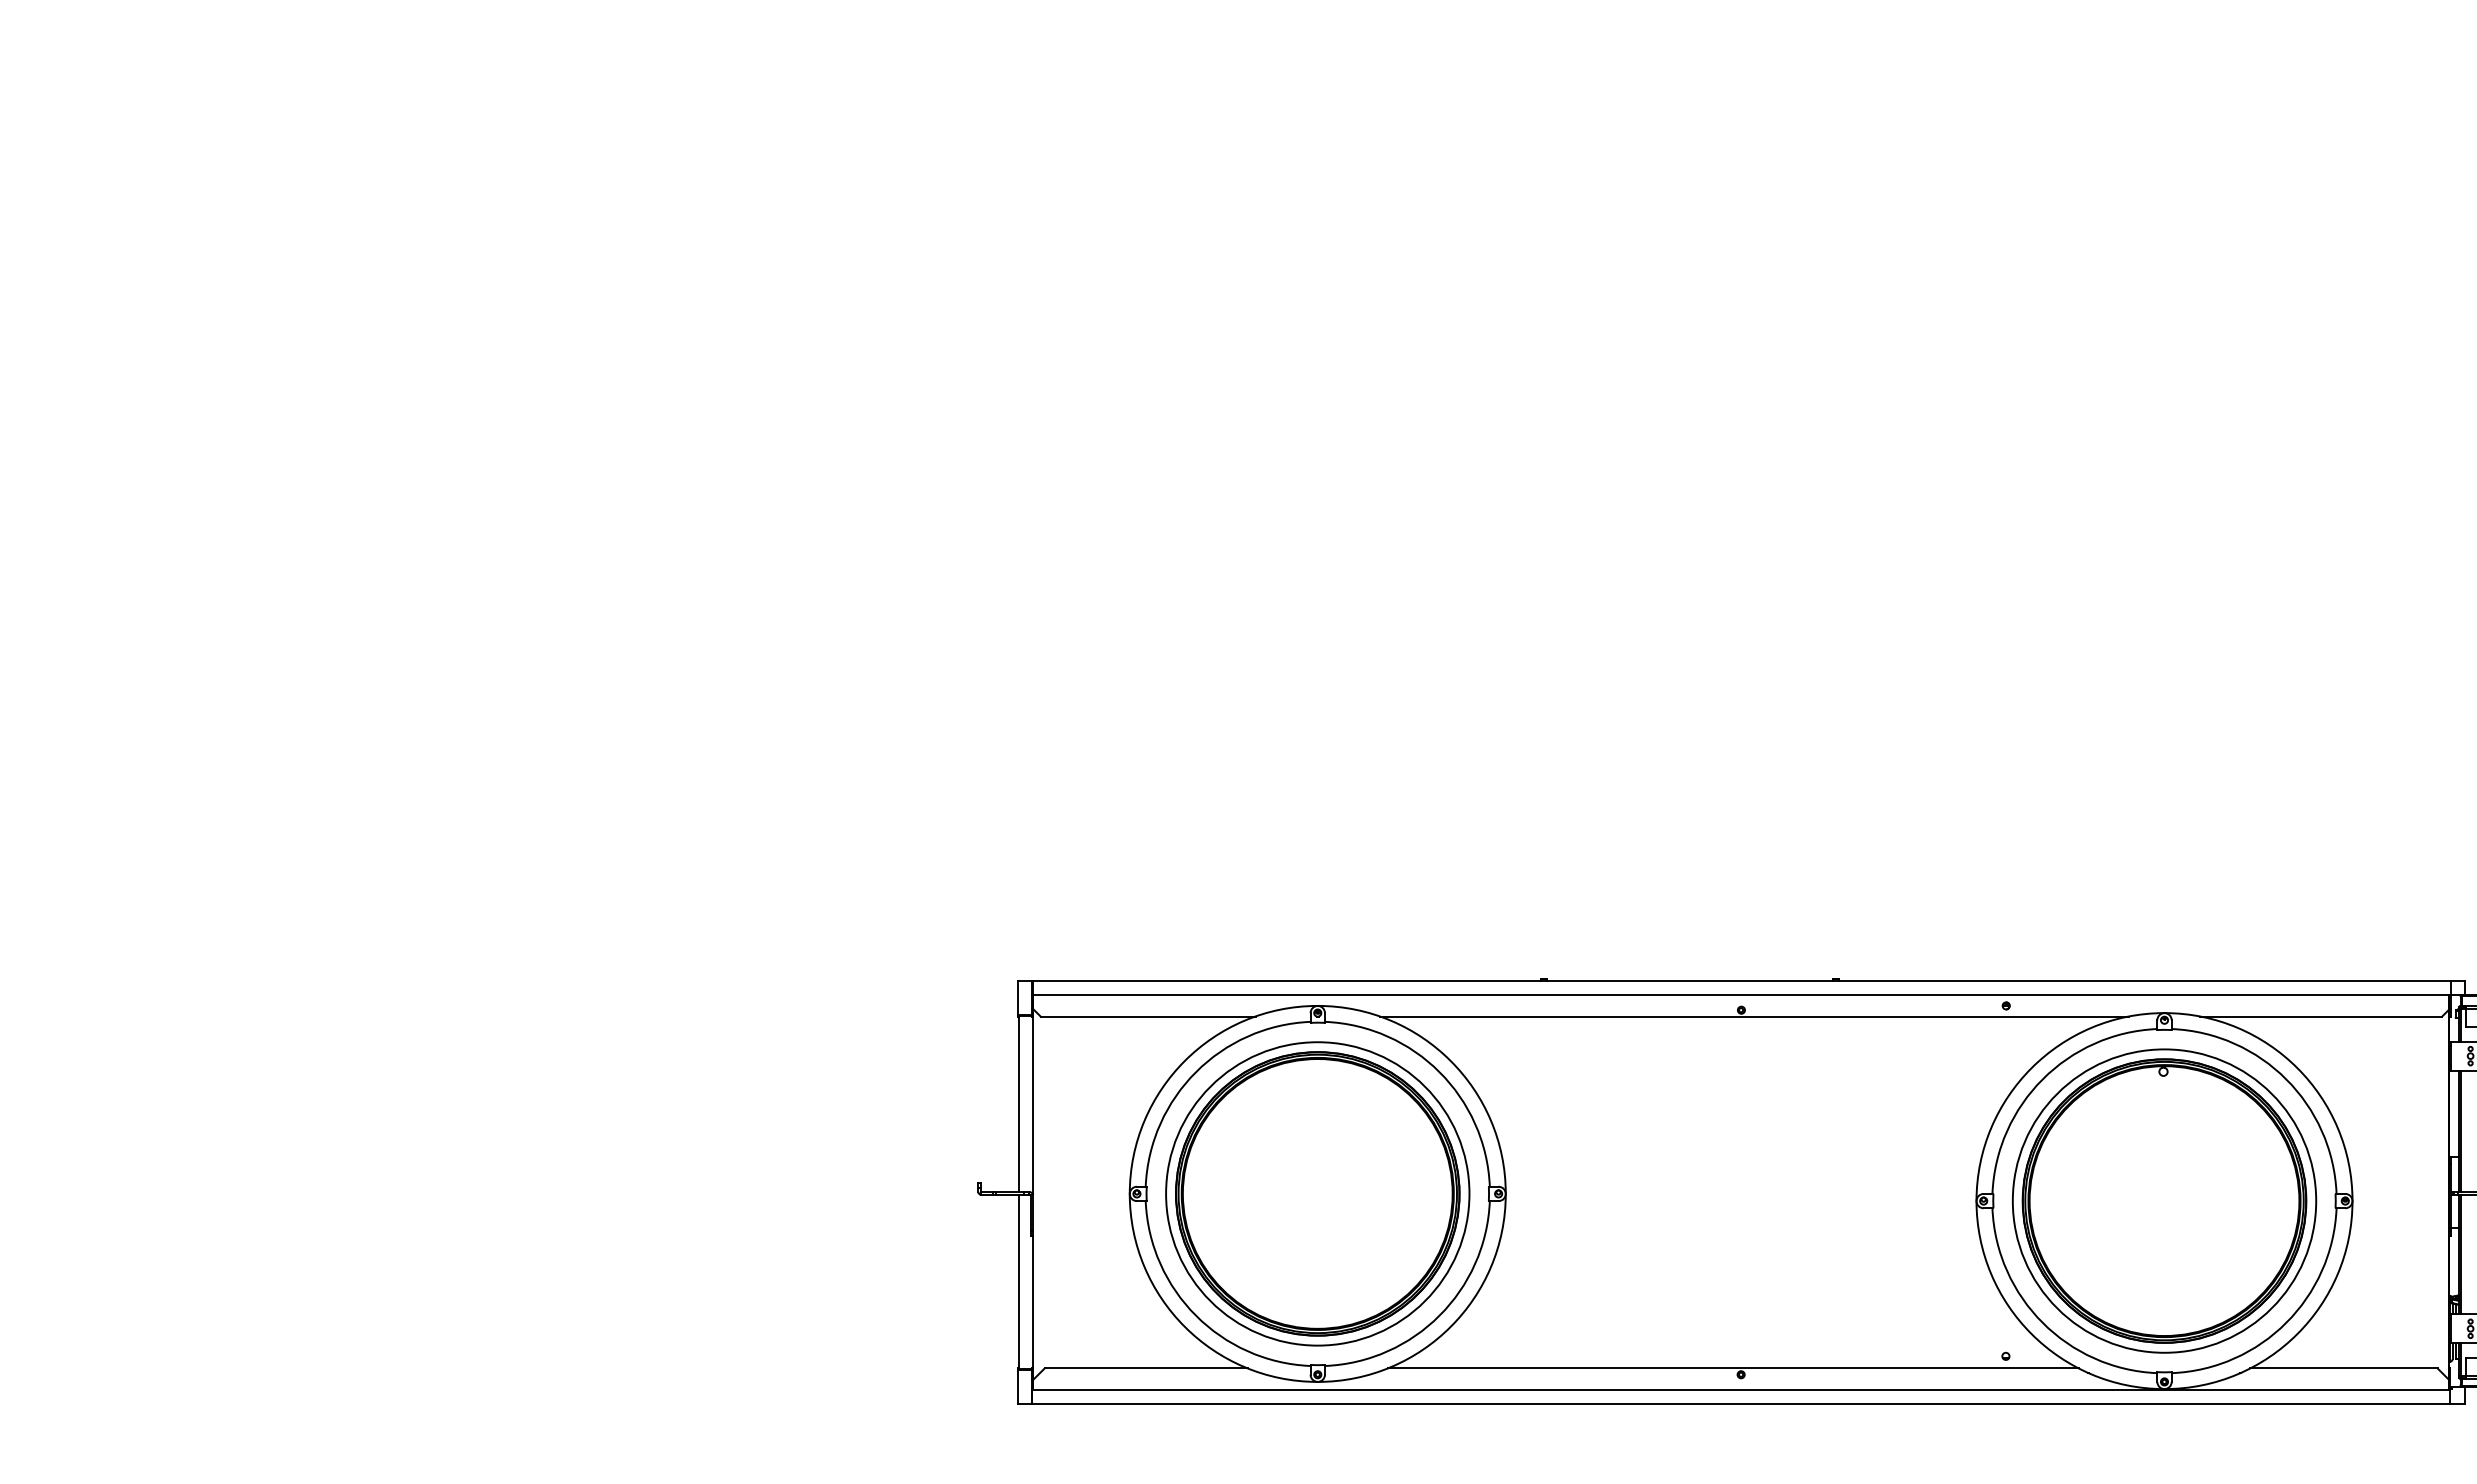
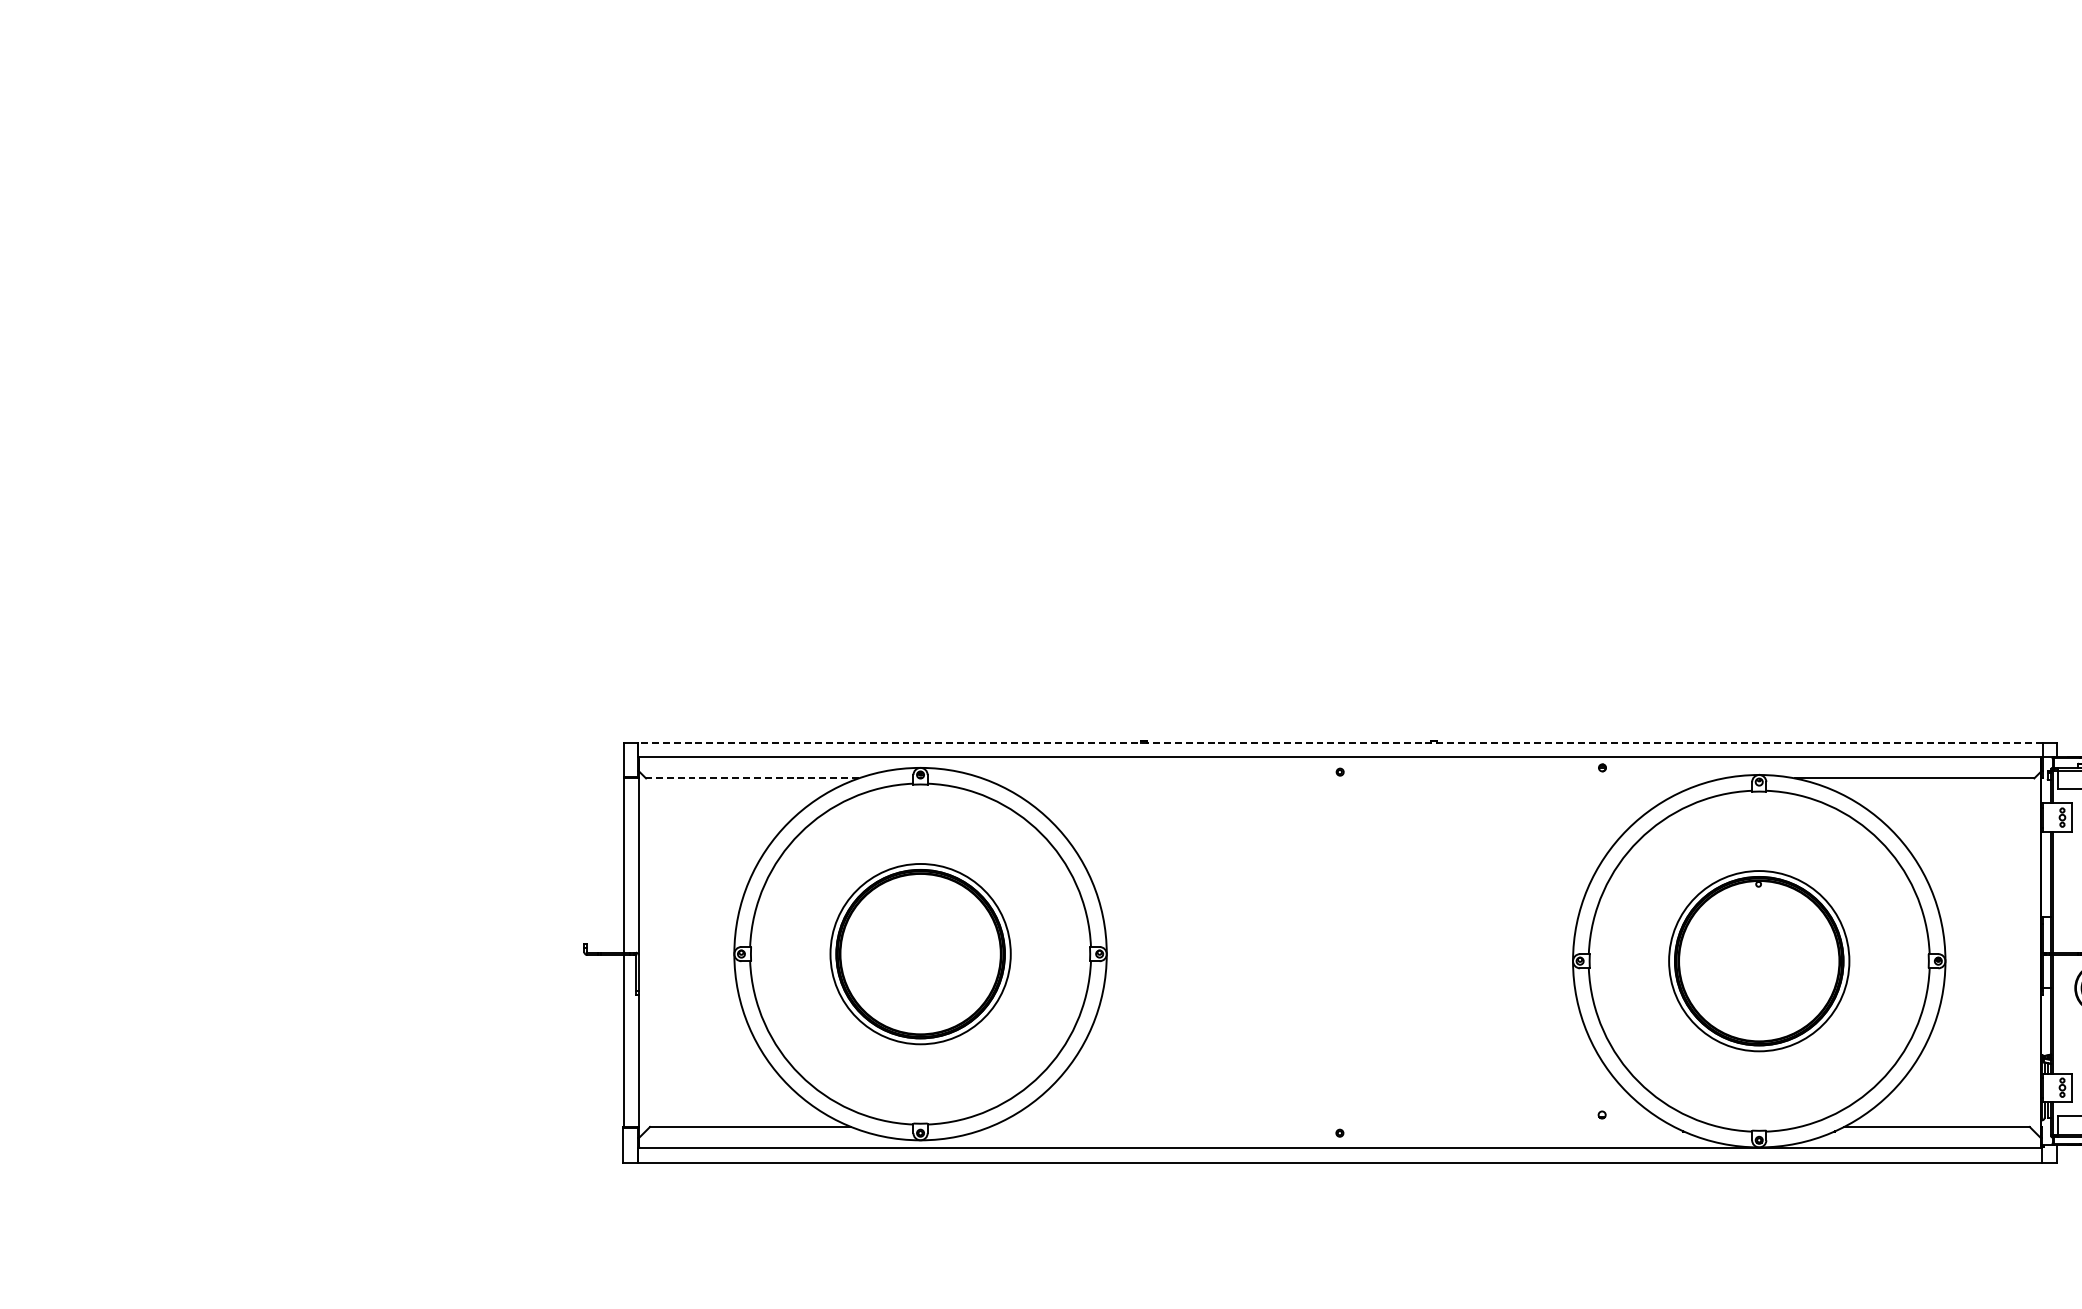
line: (1741, 980) -> (1340, 742), solid -> dashed
line: (1147, 1016) -> (751, 778), solid -> dashed
line: (1754, 1016) -> (1353, 778), removed
part: (1317, 1193) -> (920, 953), size x0.6
part: (2164, 1200) -> (1759, 960), size x0.6
line: (1732, 1368) -> (1331, 1127), removed

